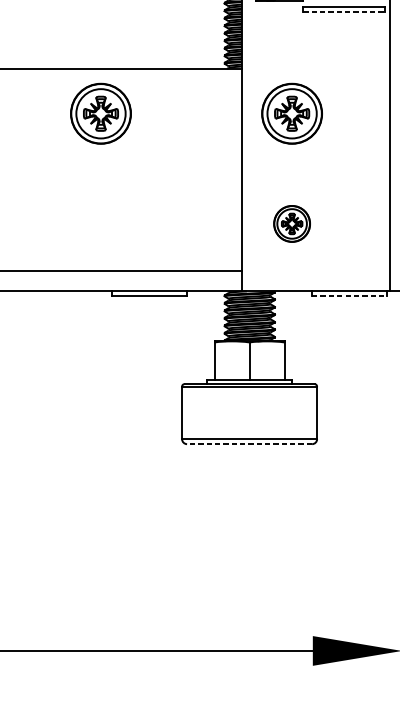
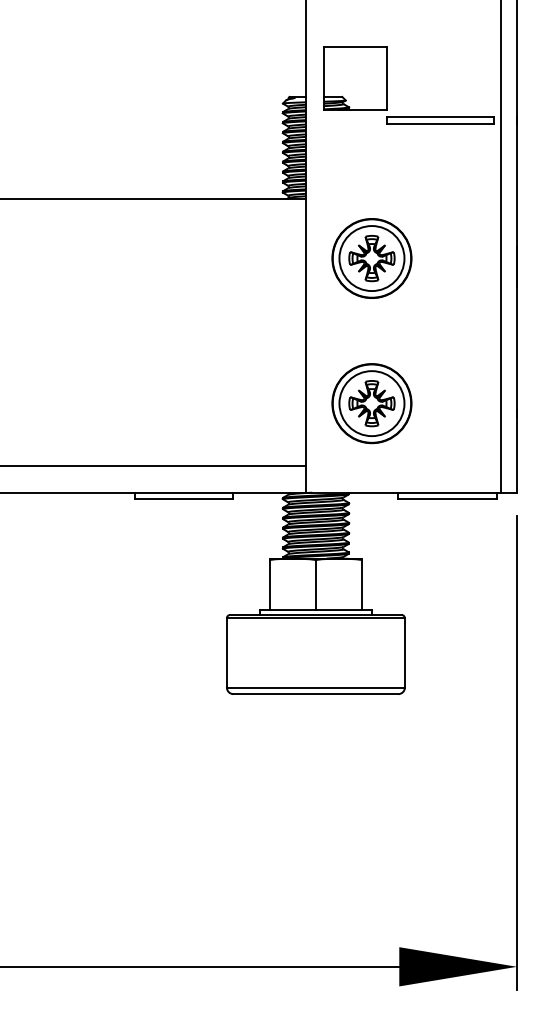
line: (344, 11) -> (440, 123), dashed -> solid
part: (100, 113) -> (119, 258), removed
part: (291, 223) -> (371, 403), size x1.67
line: (350, 296) -> (448, 499), dashed -> solid
line: (249, 444) -> (315, 694), dashed -> solid

